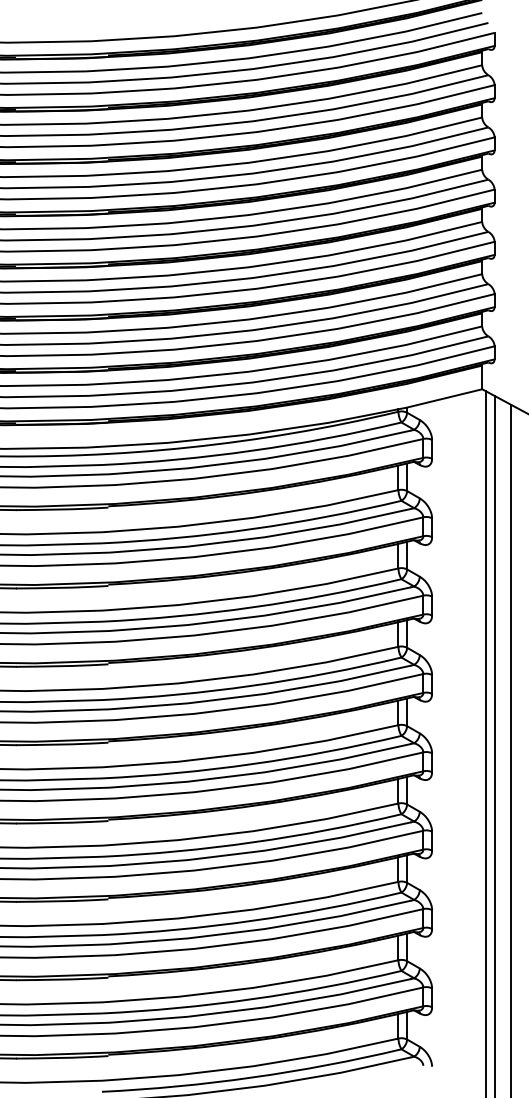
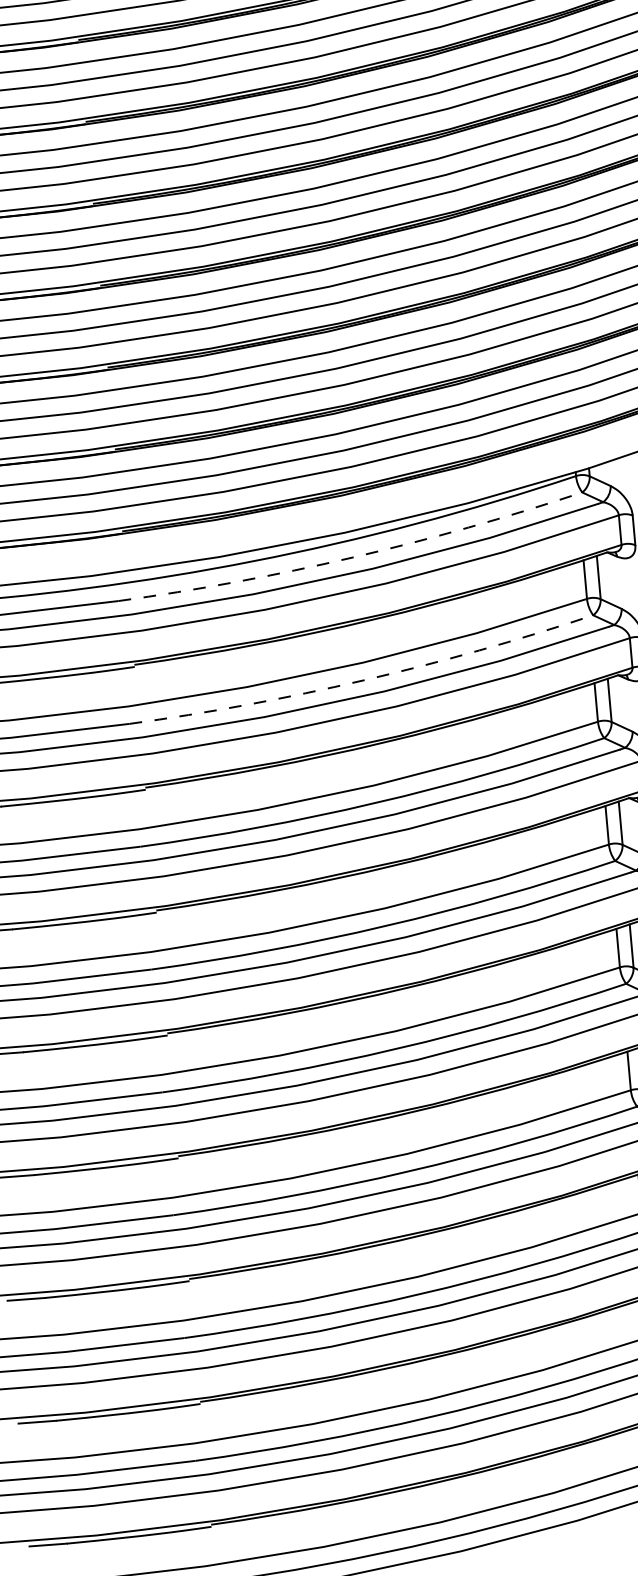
arc: (252, 450) -> (352, 557), solid -> dashed
arc: (252, 529) -> (363, 681), solid -> dashed

